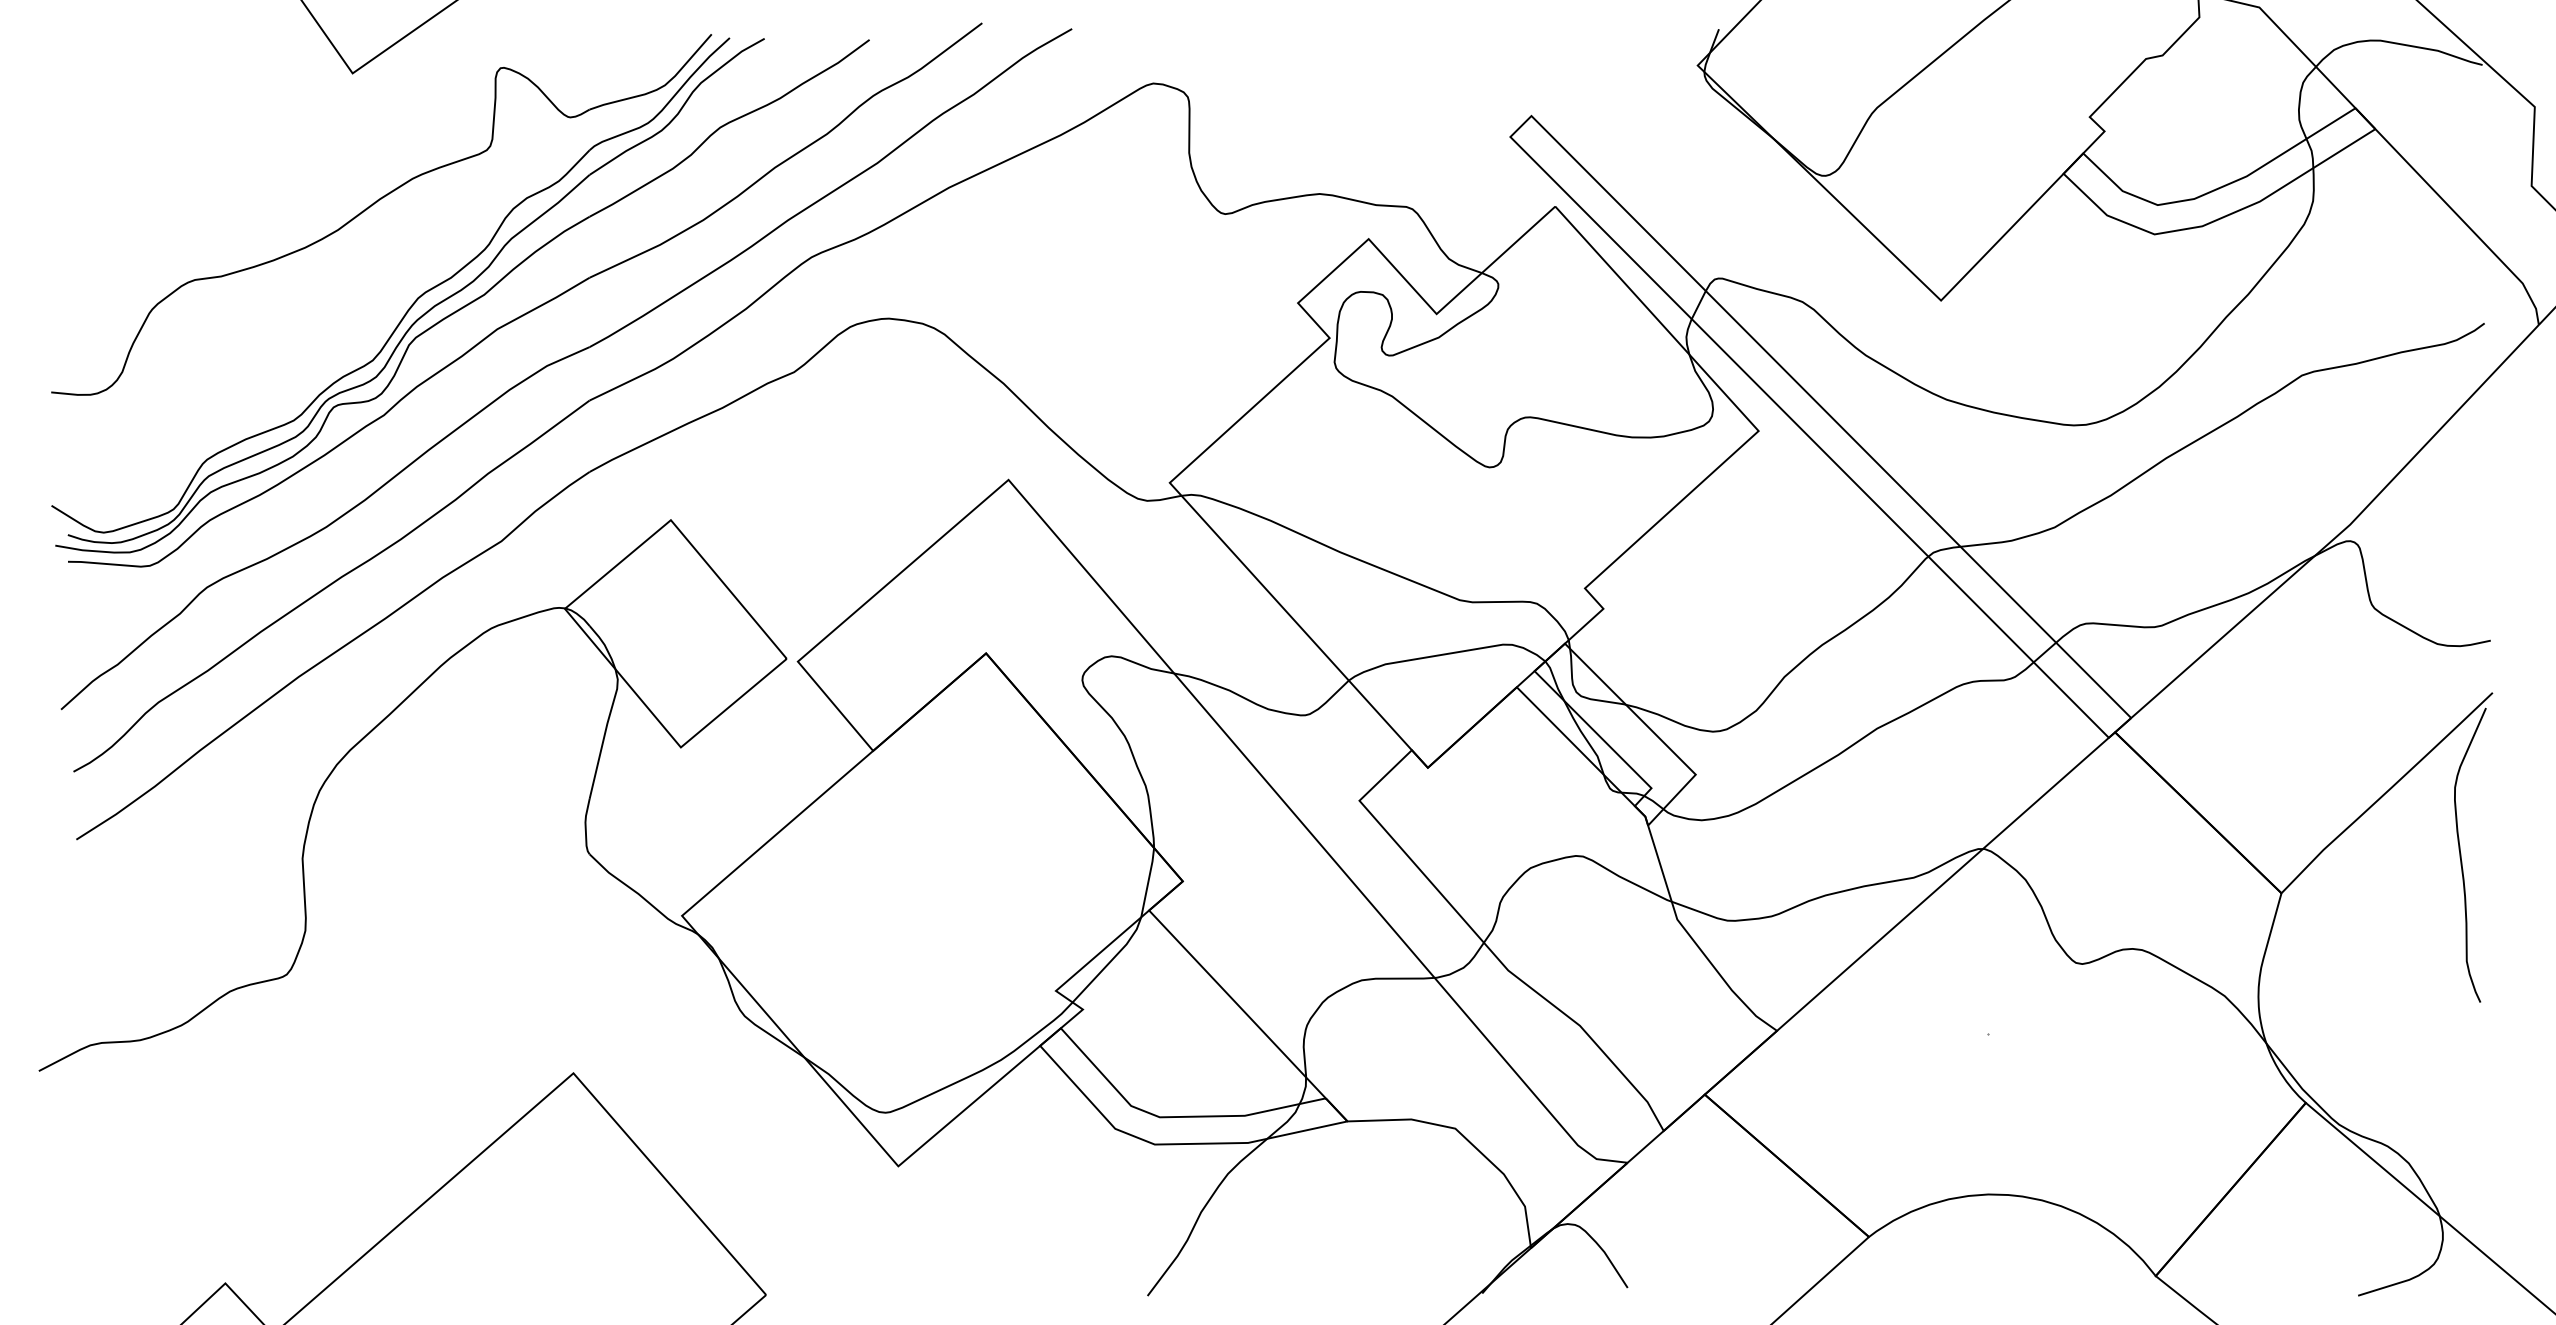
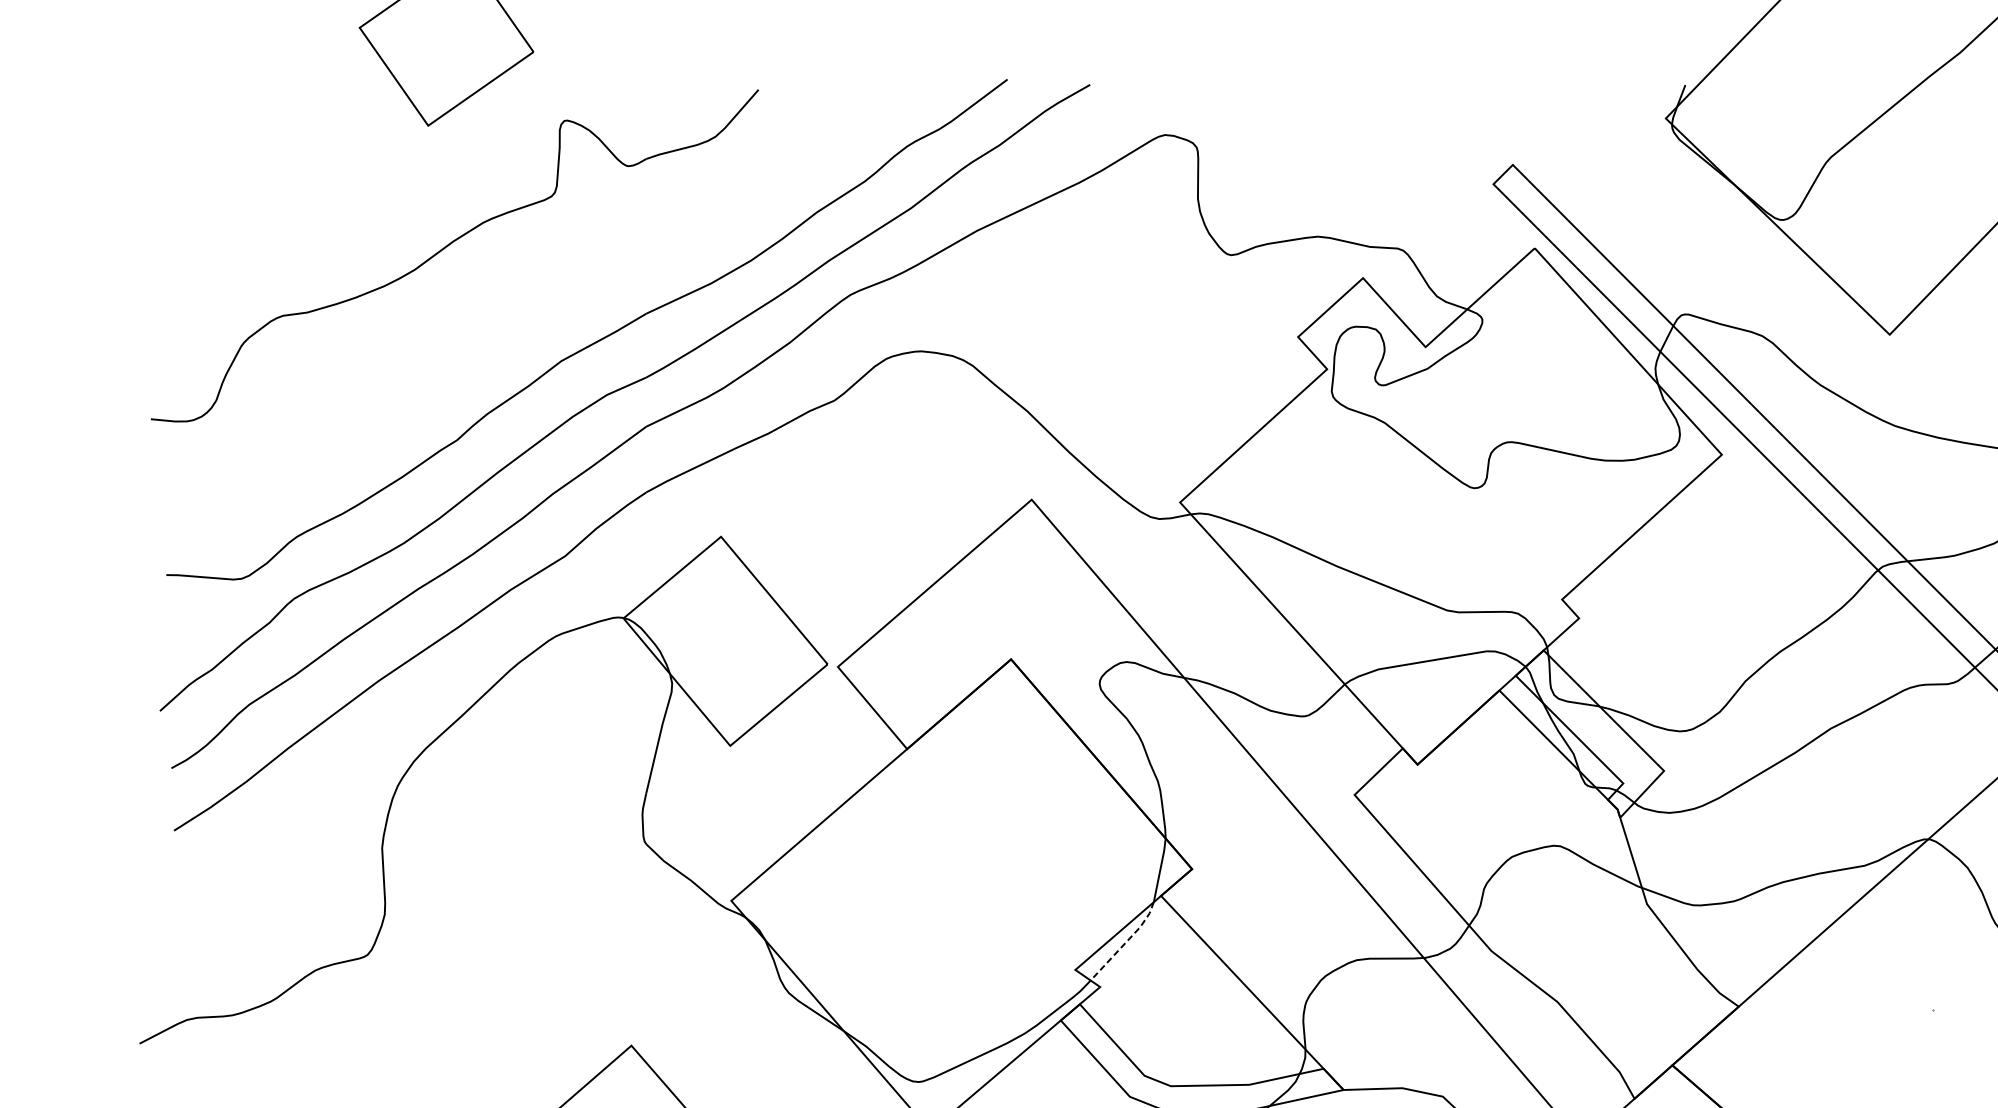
part: (460, 295) -> (527, 330), removed
line: (1111, 961) -> (1126, 942), solid -> dashed

